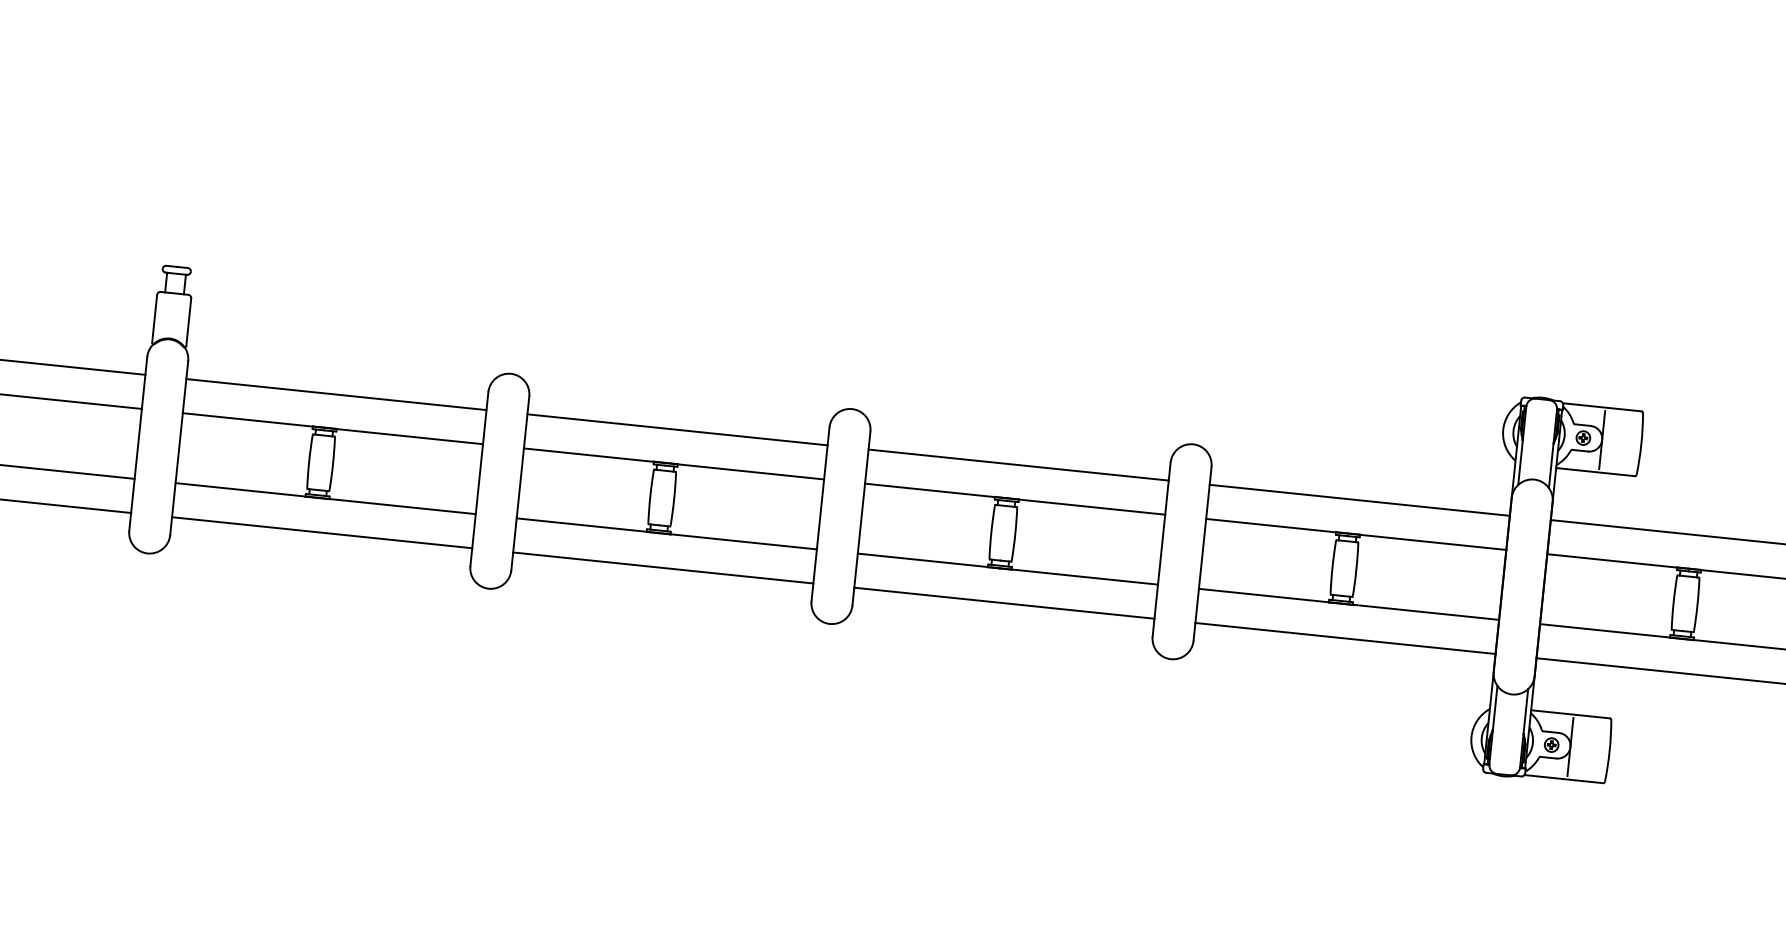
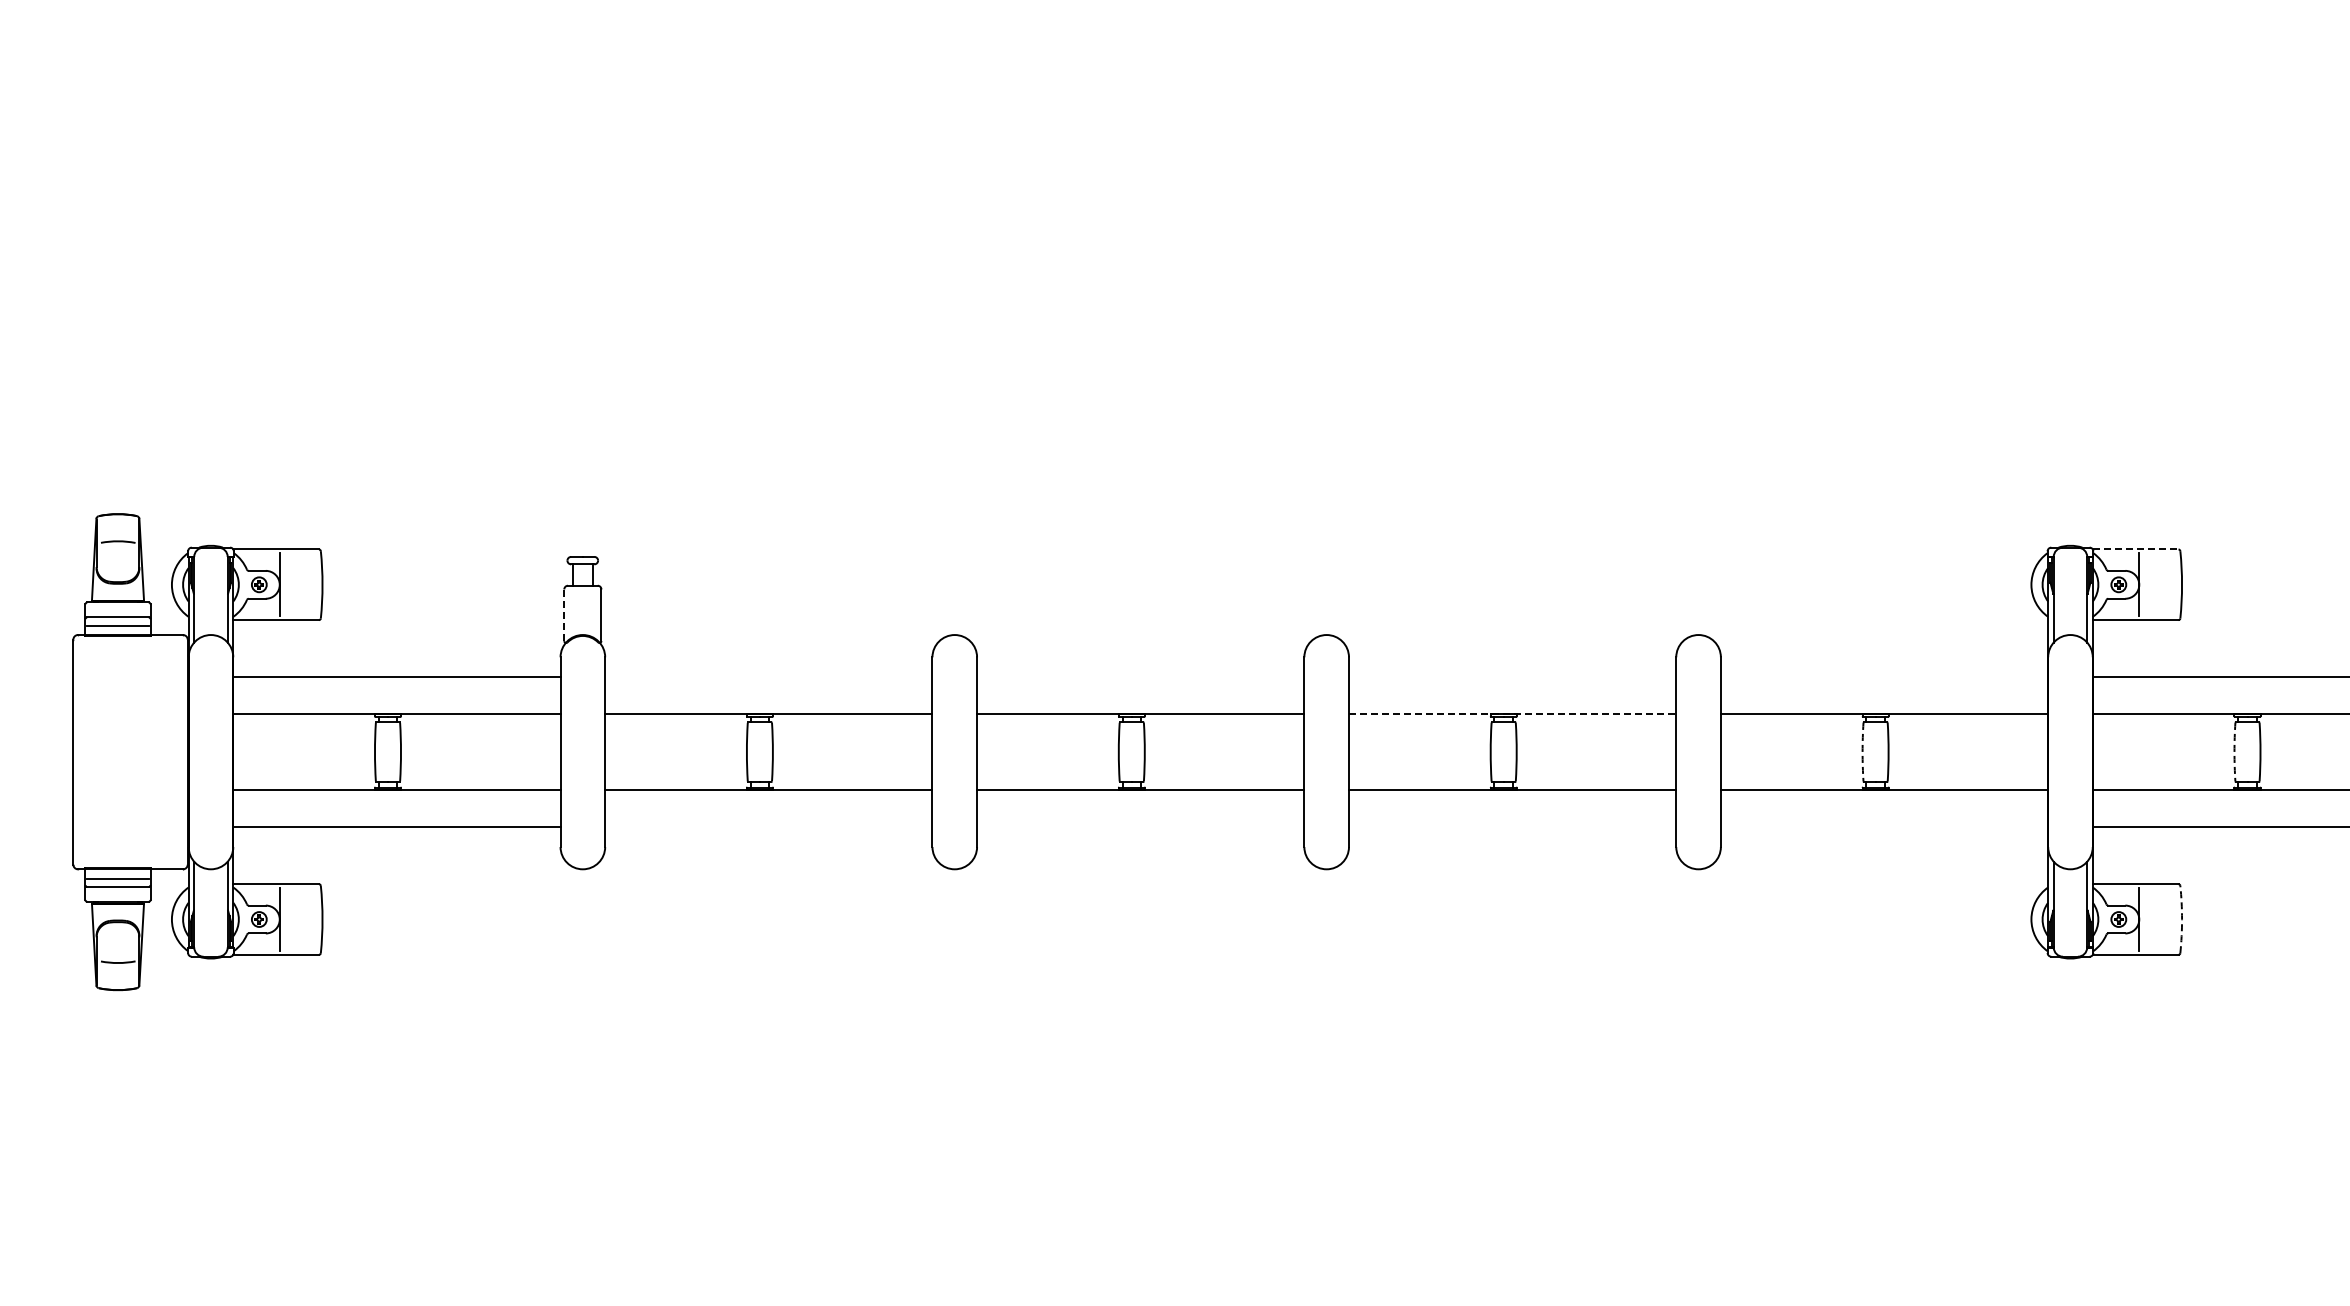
line: (154, 318) -> (564, 615), solid -> dashed
line: (336, 394) -> (768, 676), removed
line: (1602, 407) -> (2135, 549), solid -> dashed
line: (677, 429) -> (1140, 676), removed
line: (1018, 464) -> (1512, 676), removed
line: (1014, 499) -> (1512, 714), solid -> dashed
line: (1359, 499) -> (1884, 676), removed
line: (321, 532) -> (768, 827), removed
line: (663, 567) -> (1140, 827), removed
arc: (1332, 567) -> (1862, 752), solid -> dashed
arc: (1673, 602) -> (2234, 752), solid -> dashed
line: (1004, 603) -> (1512, 827), removed
line: (1345, 638) -> (1884, 827), removed
arc: (1610, 751) -> (2182, 919), solid -> dashed

